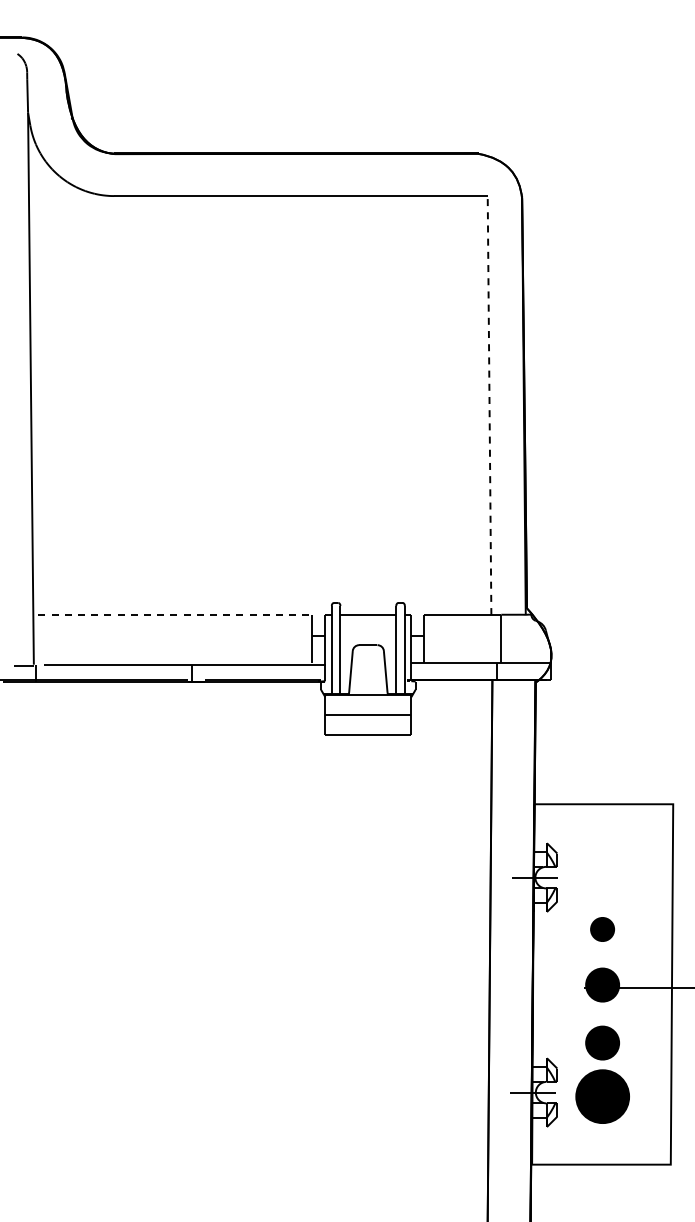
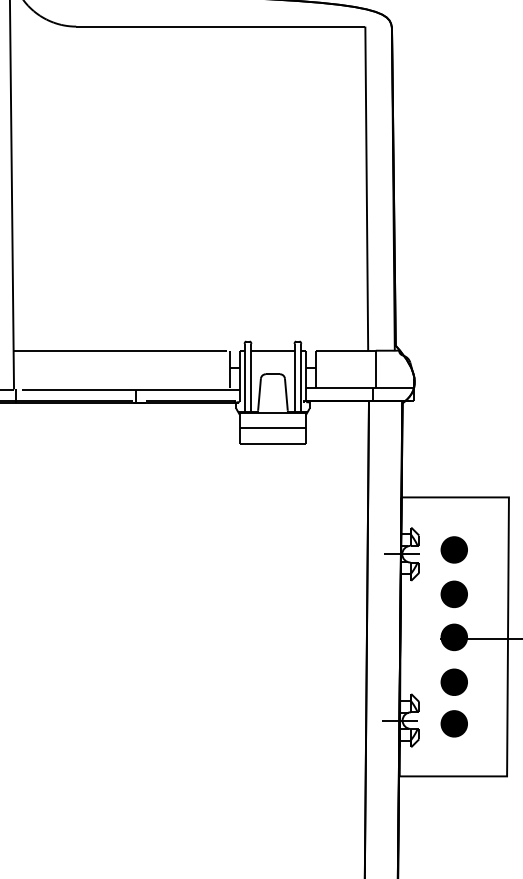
line: (489, 405) -> (366, 188), dashed -> solid
line: (171, 615) -> (120, 351), dashed -> solid
part: (602, 871) -> (454, 549), added
part: (602, 929) -> (454, 594), size x1.43
part: (602, 1096) -> (454, 723), size x0.62

